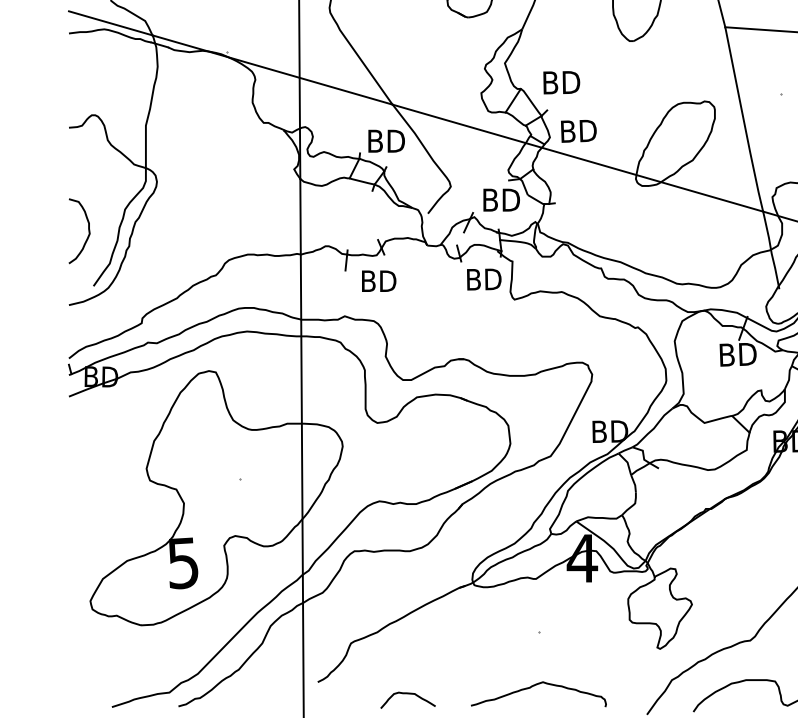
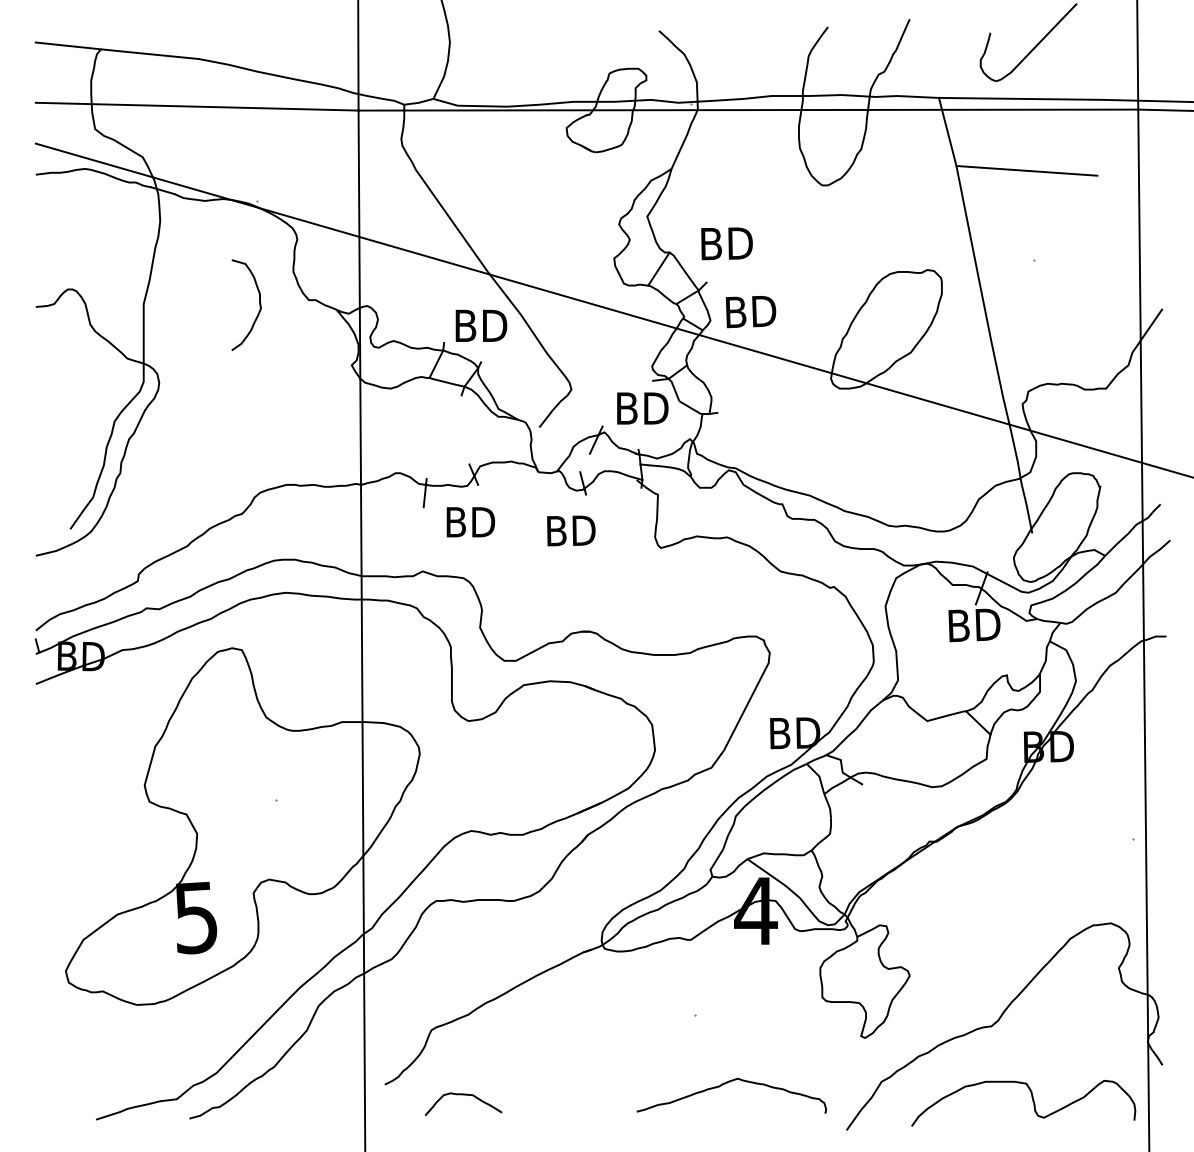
curve: (88, 230) -> (259, 304), moved
text: (484, 279) -> (571, 530), moved
curve: (534, 686) -> (725, 1084), moved
curve: (408, 694) -> (463, 1095), moved

